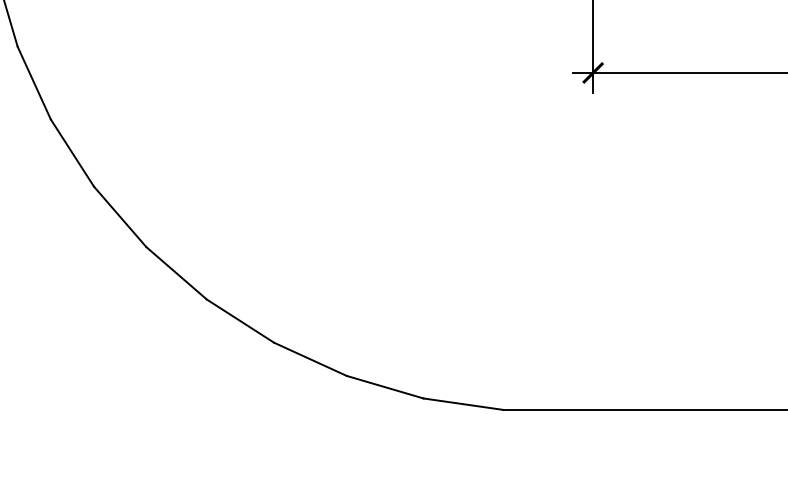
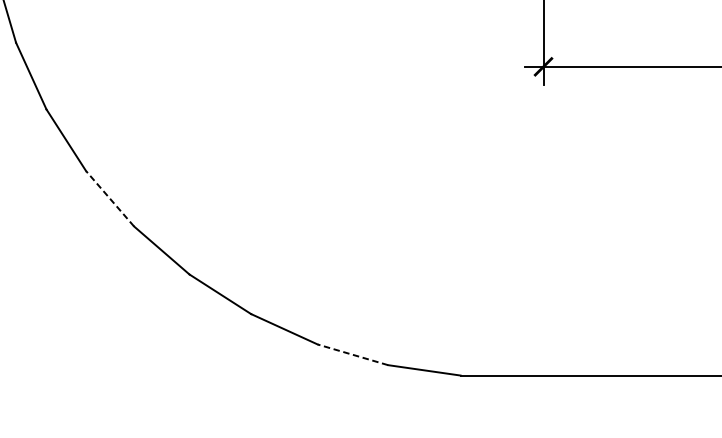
line: (120, 216) -> (110, 198), solid -> dashed
line: (385, 387) -> (353, 355), solid -> dashed

